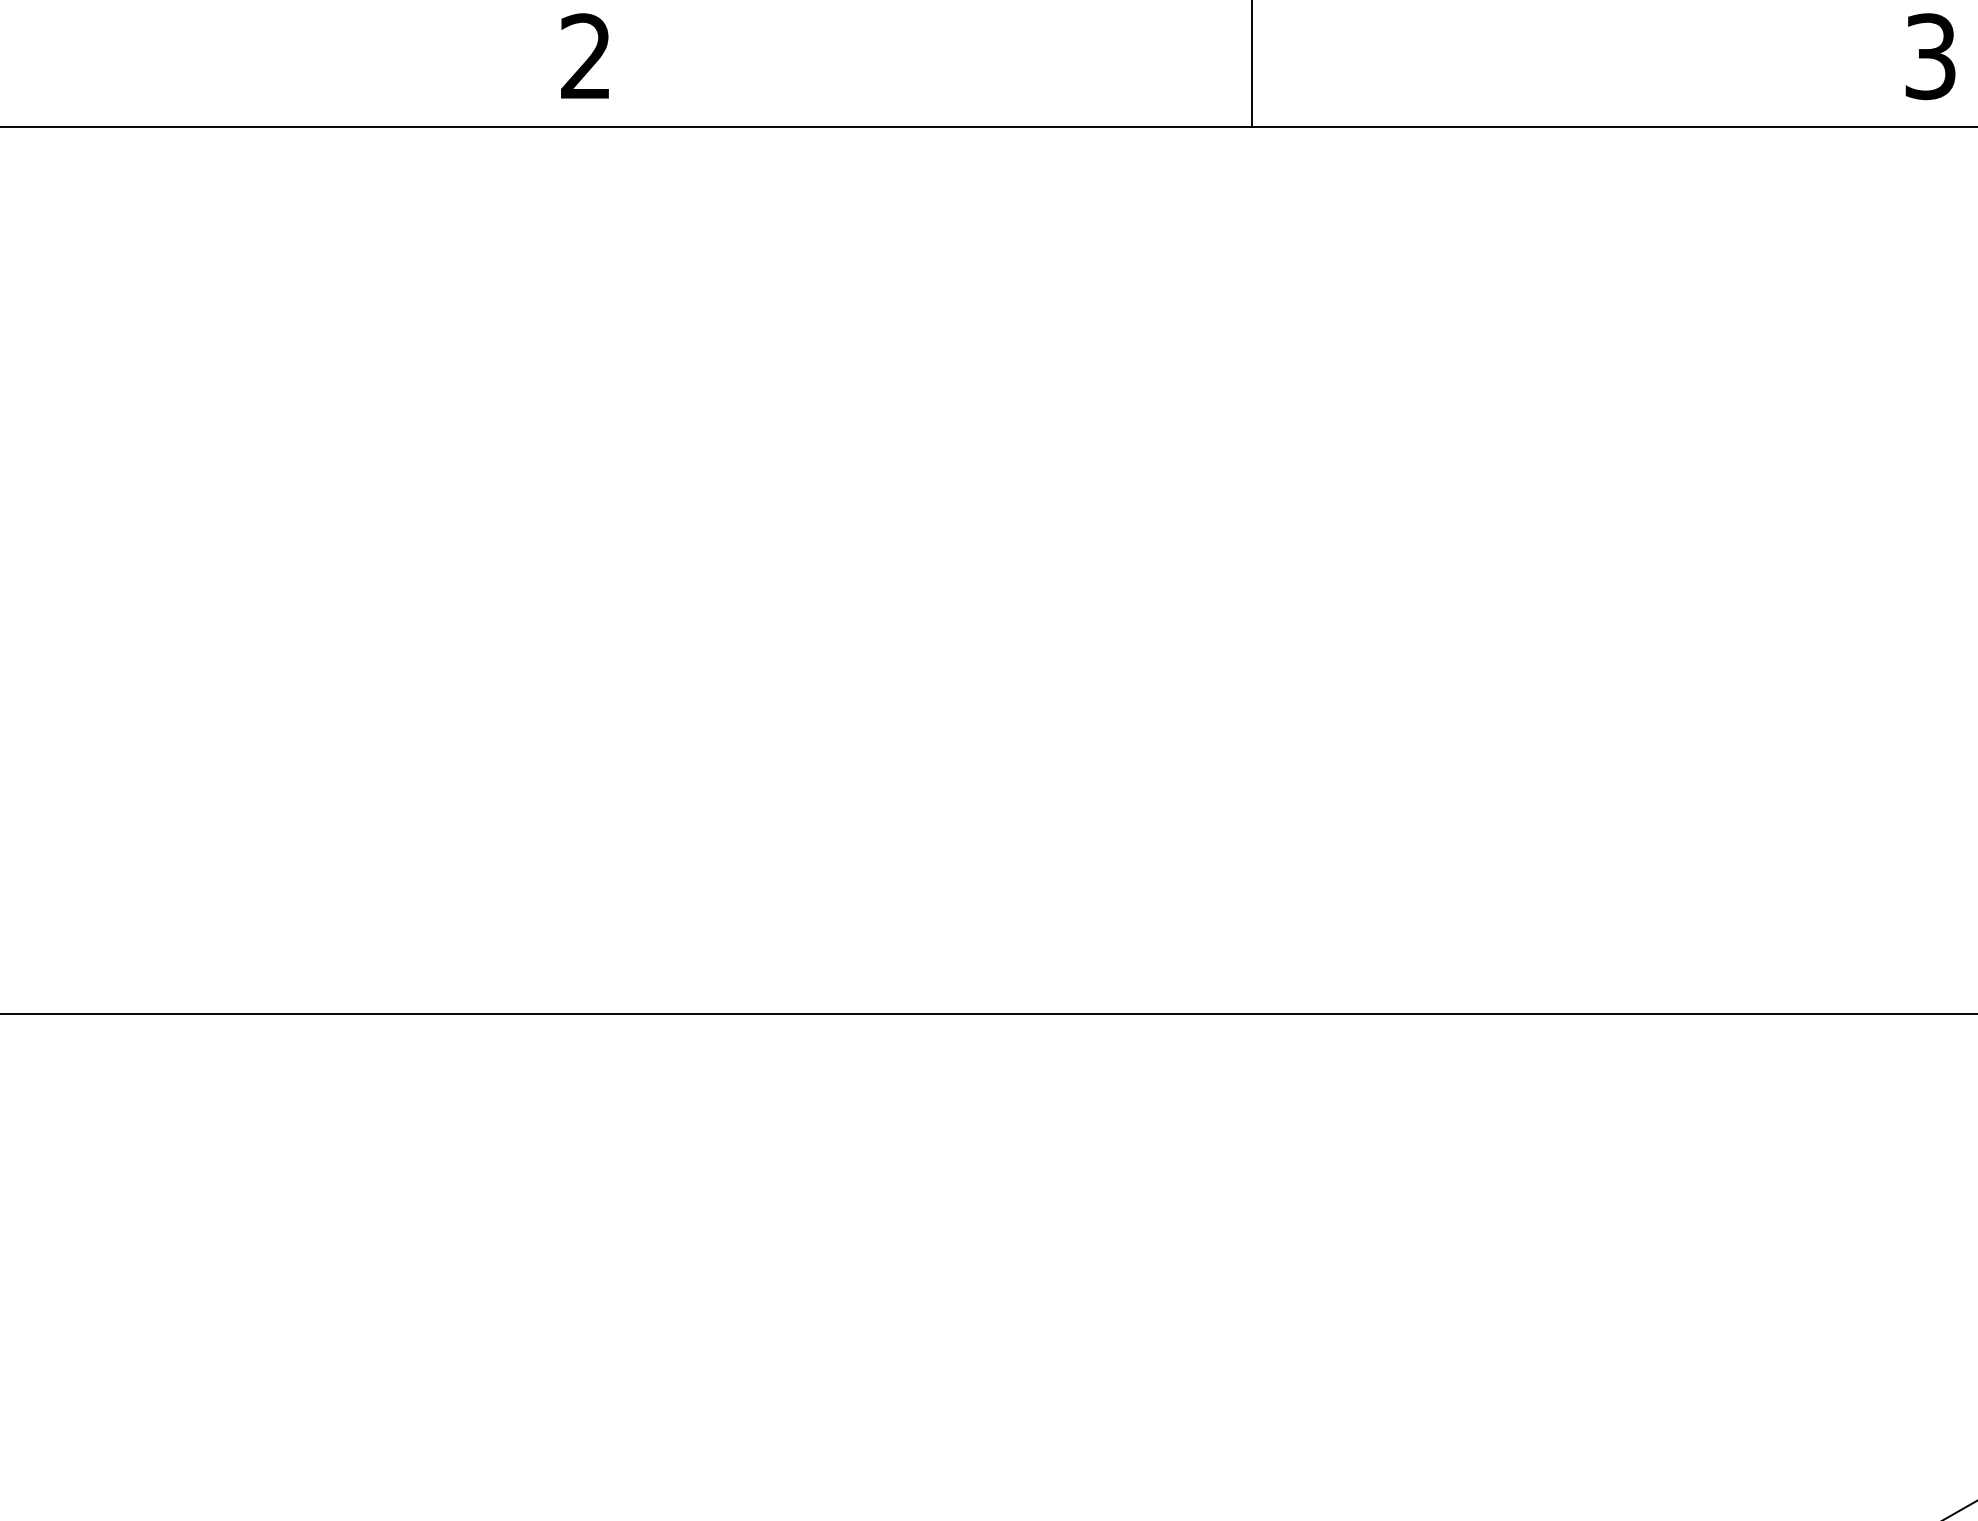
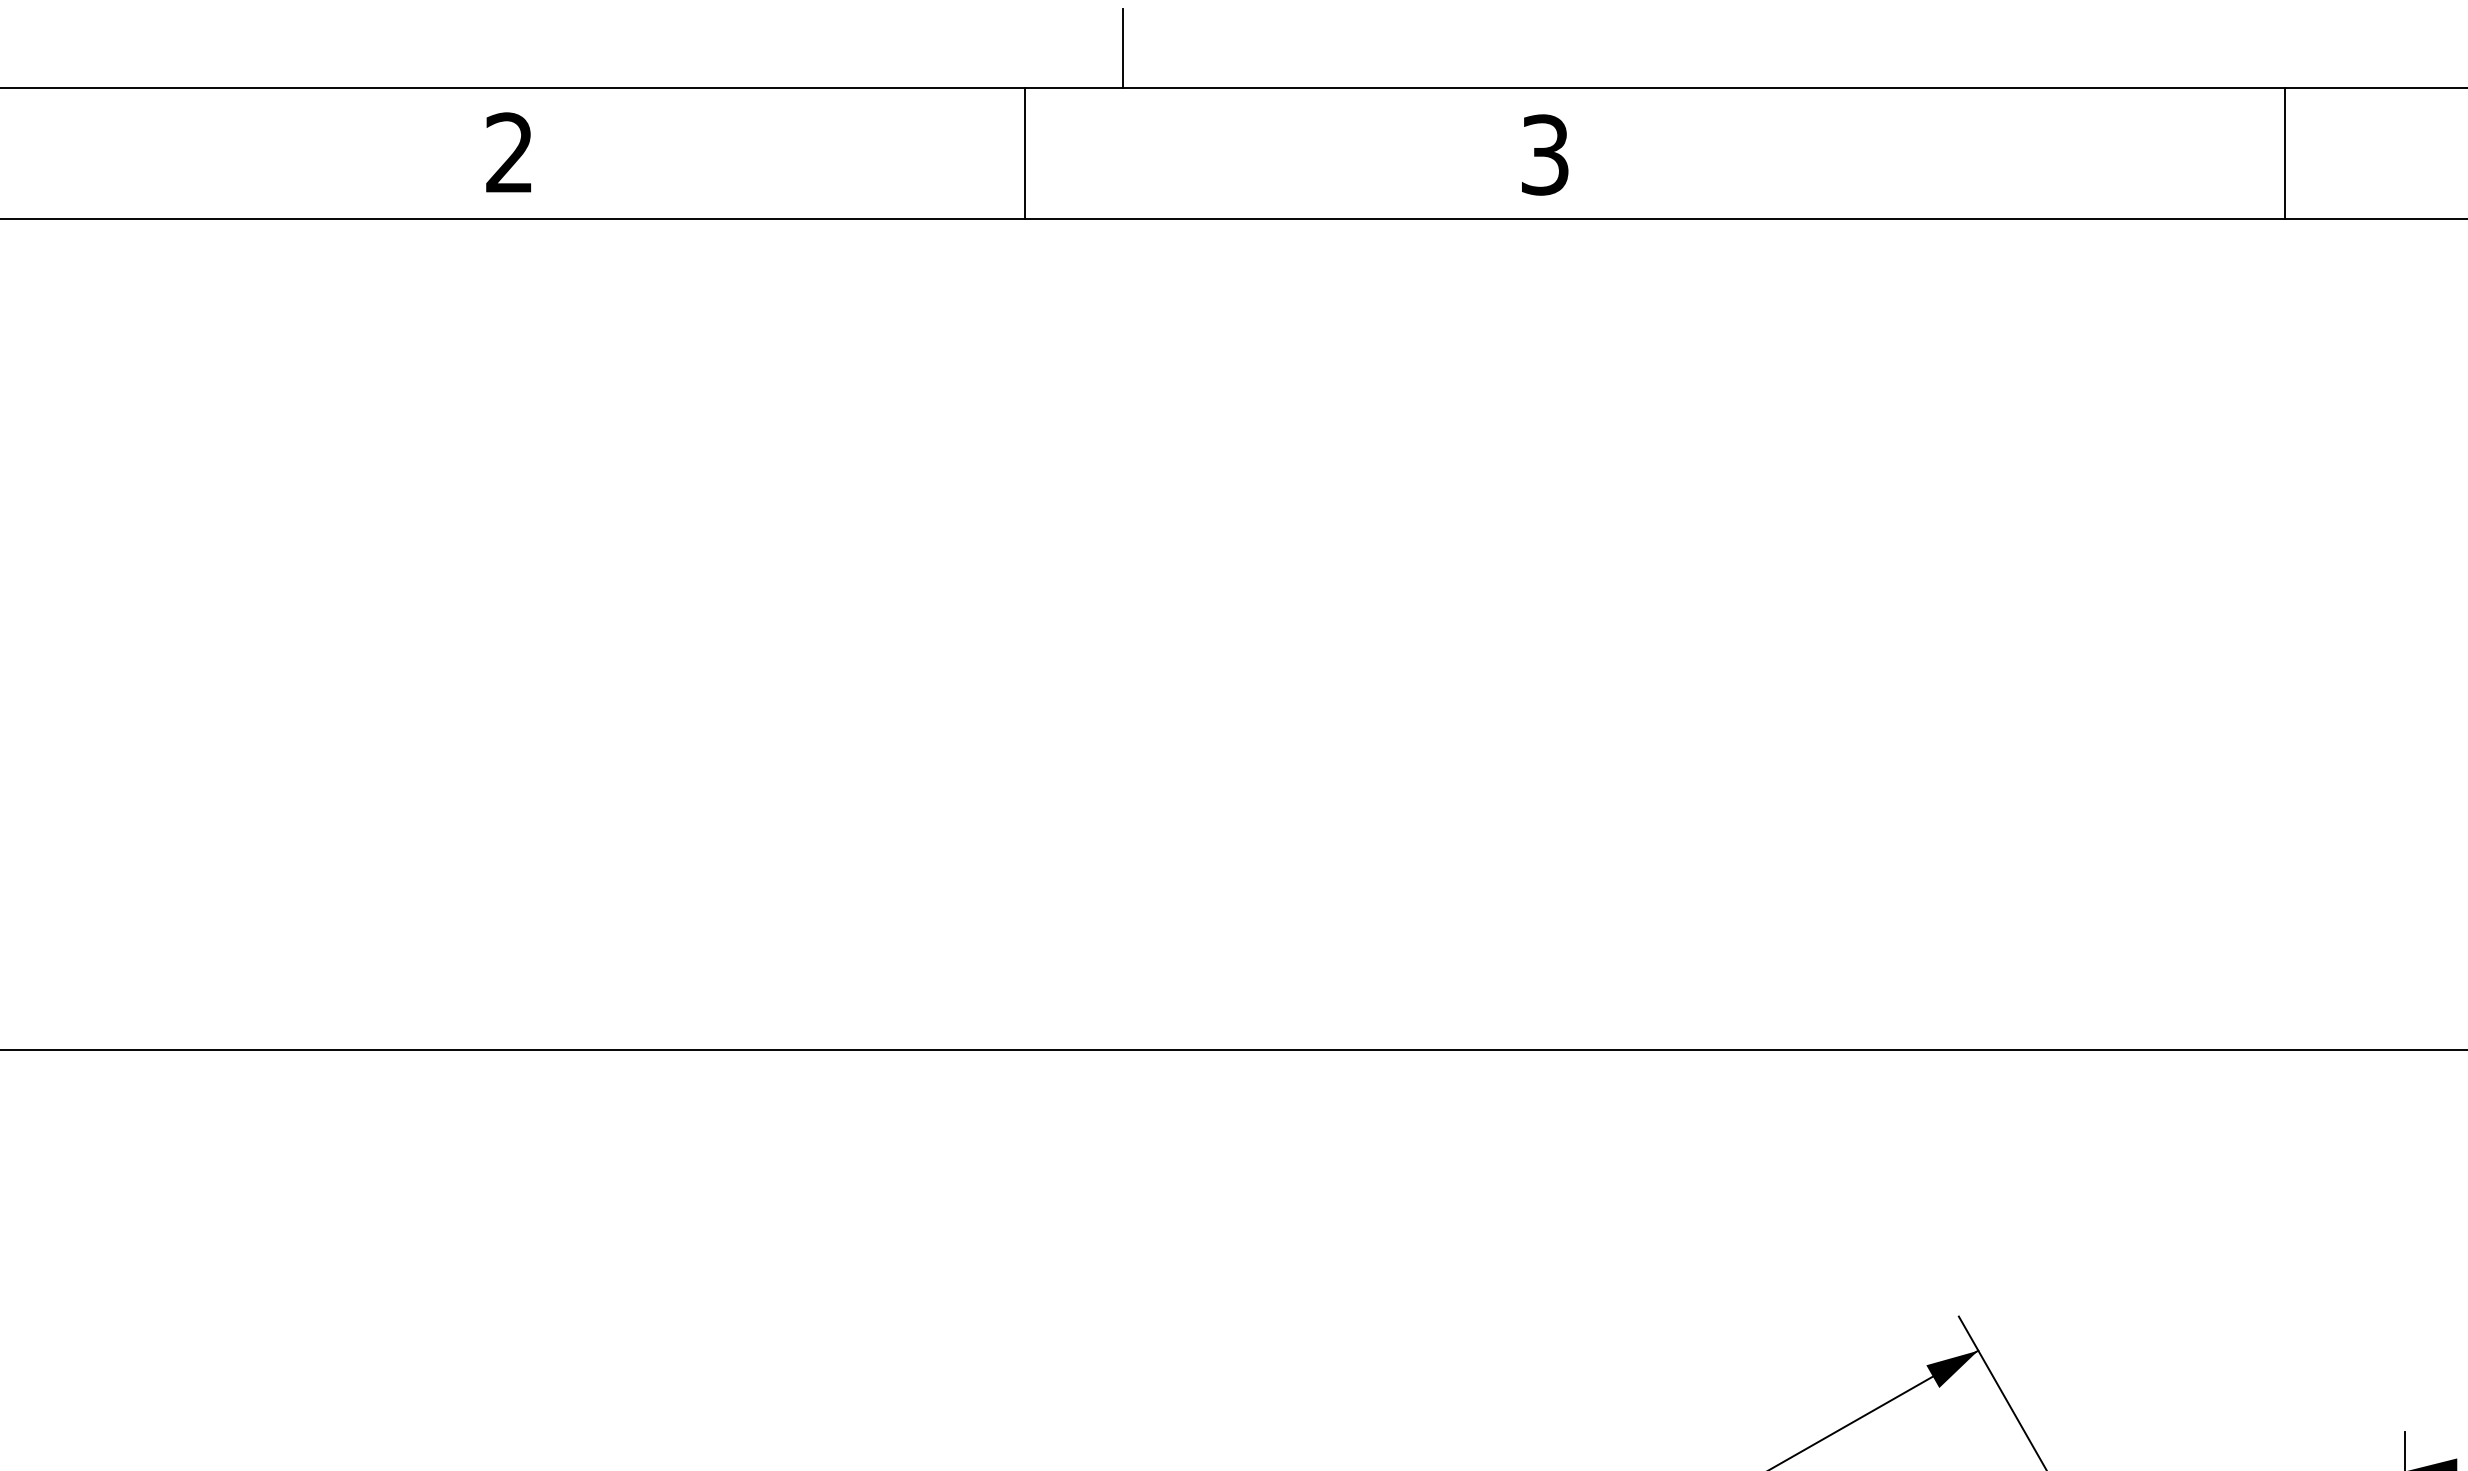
text: (584, 56) -> (508, 152), moved
text: (1930, 56) -> (1545, 154), moved

